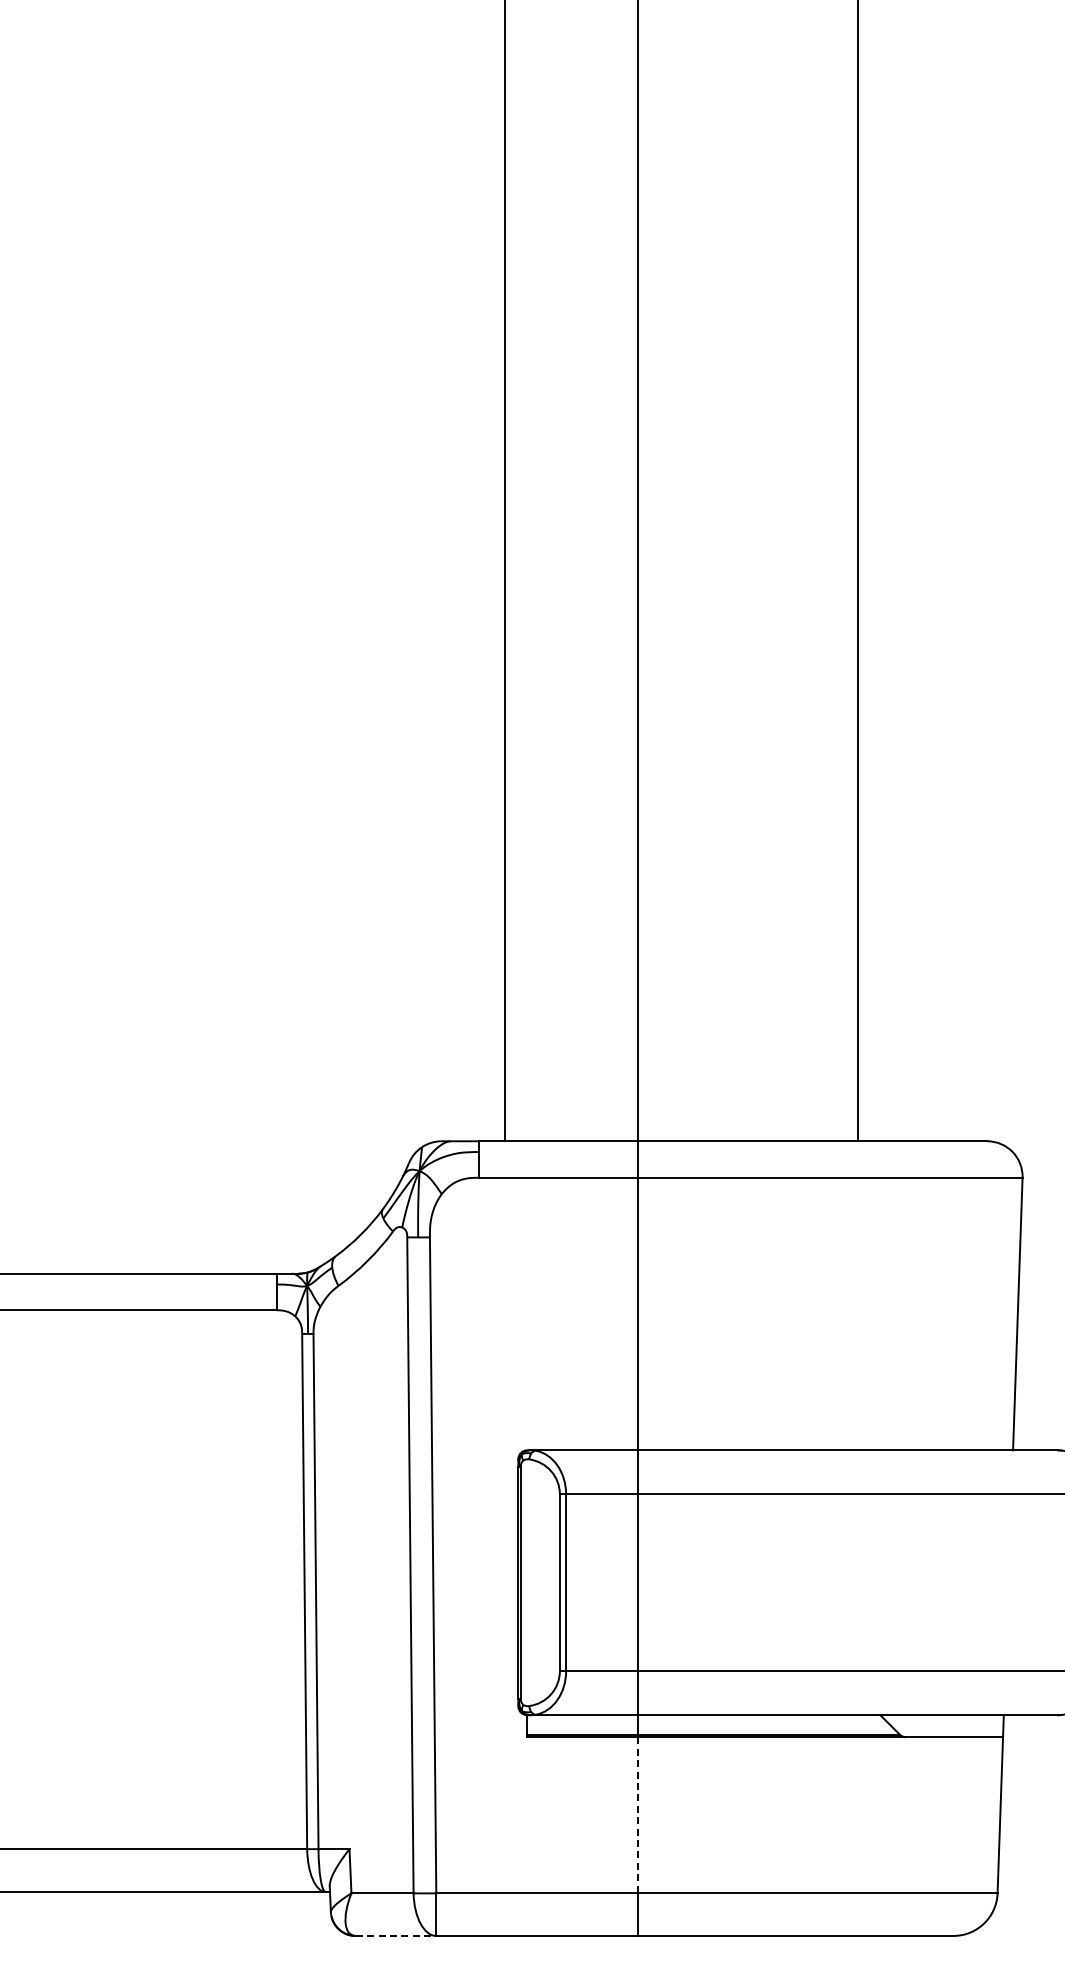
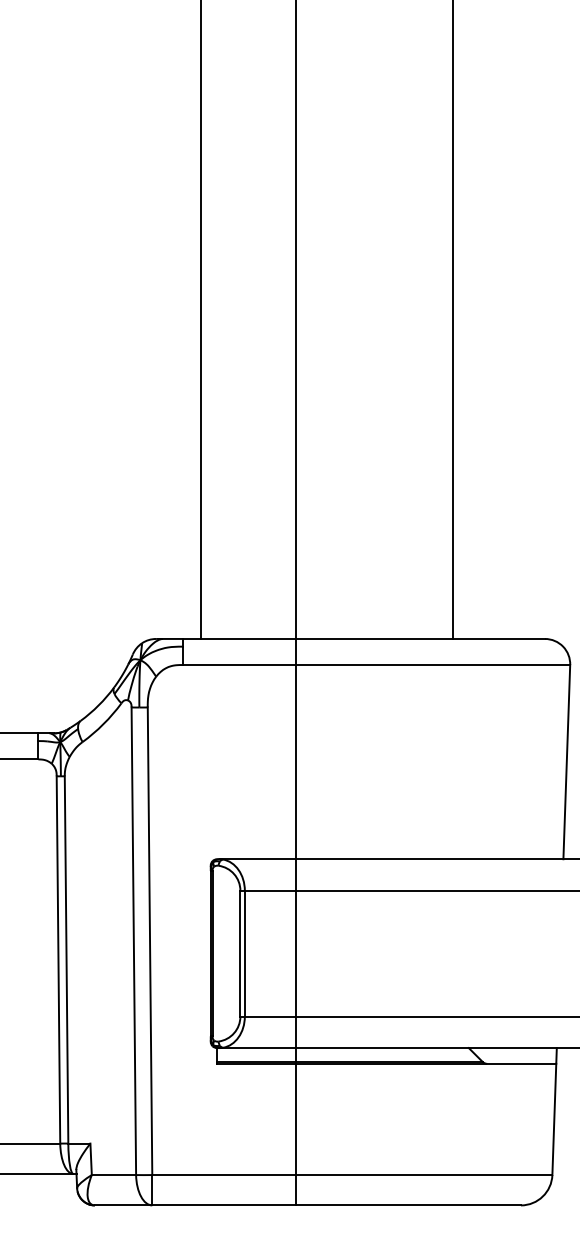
line: (637, 1815) -> (295, 1119), dashed -> solid
line: (396, 1935) -> (123, 1205), dashed -> solid

